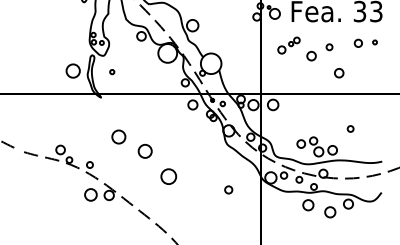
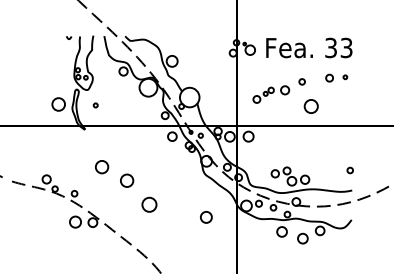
part: (288, 44) -> (263, 94), moved
circle: (339, 73) -> (311, 106), size x1.6
circle: (349, 128) -> (349, 170), moved
circle: (228, 190) -> (206, 217), size x1.6

